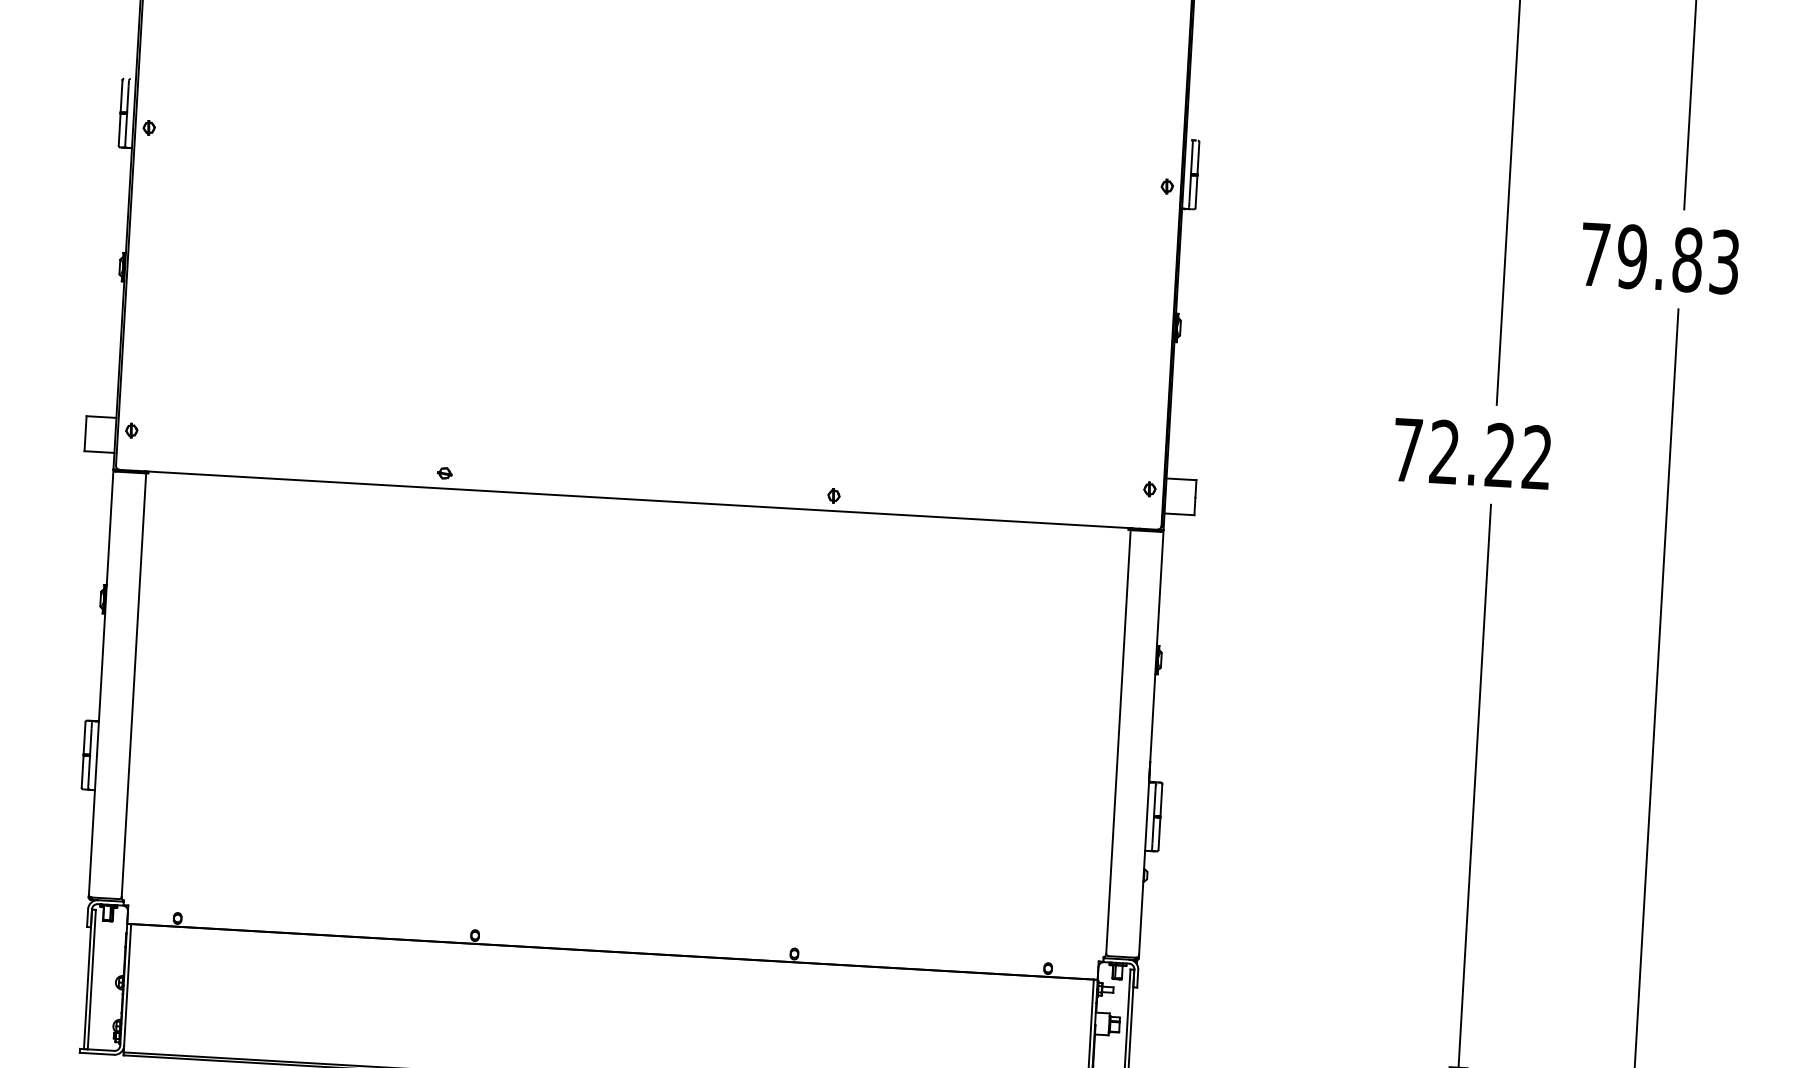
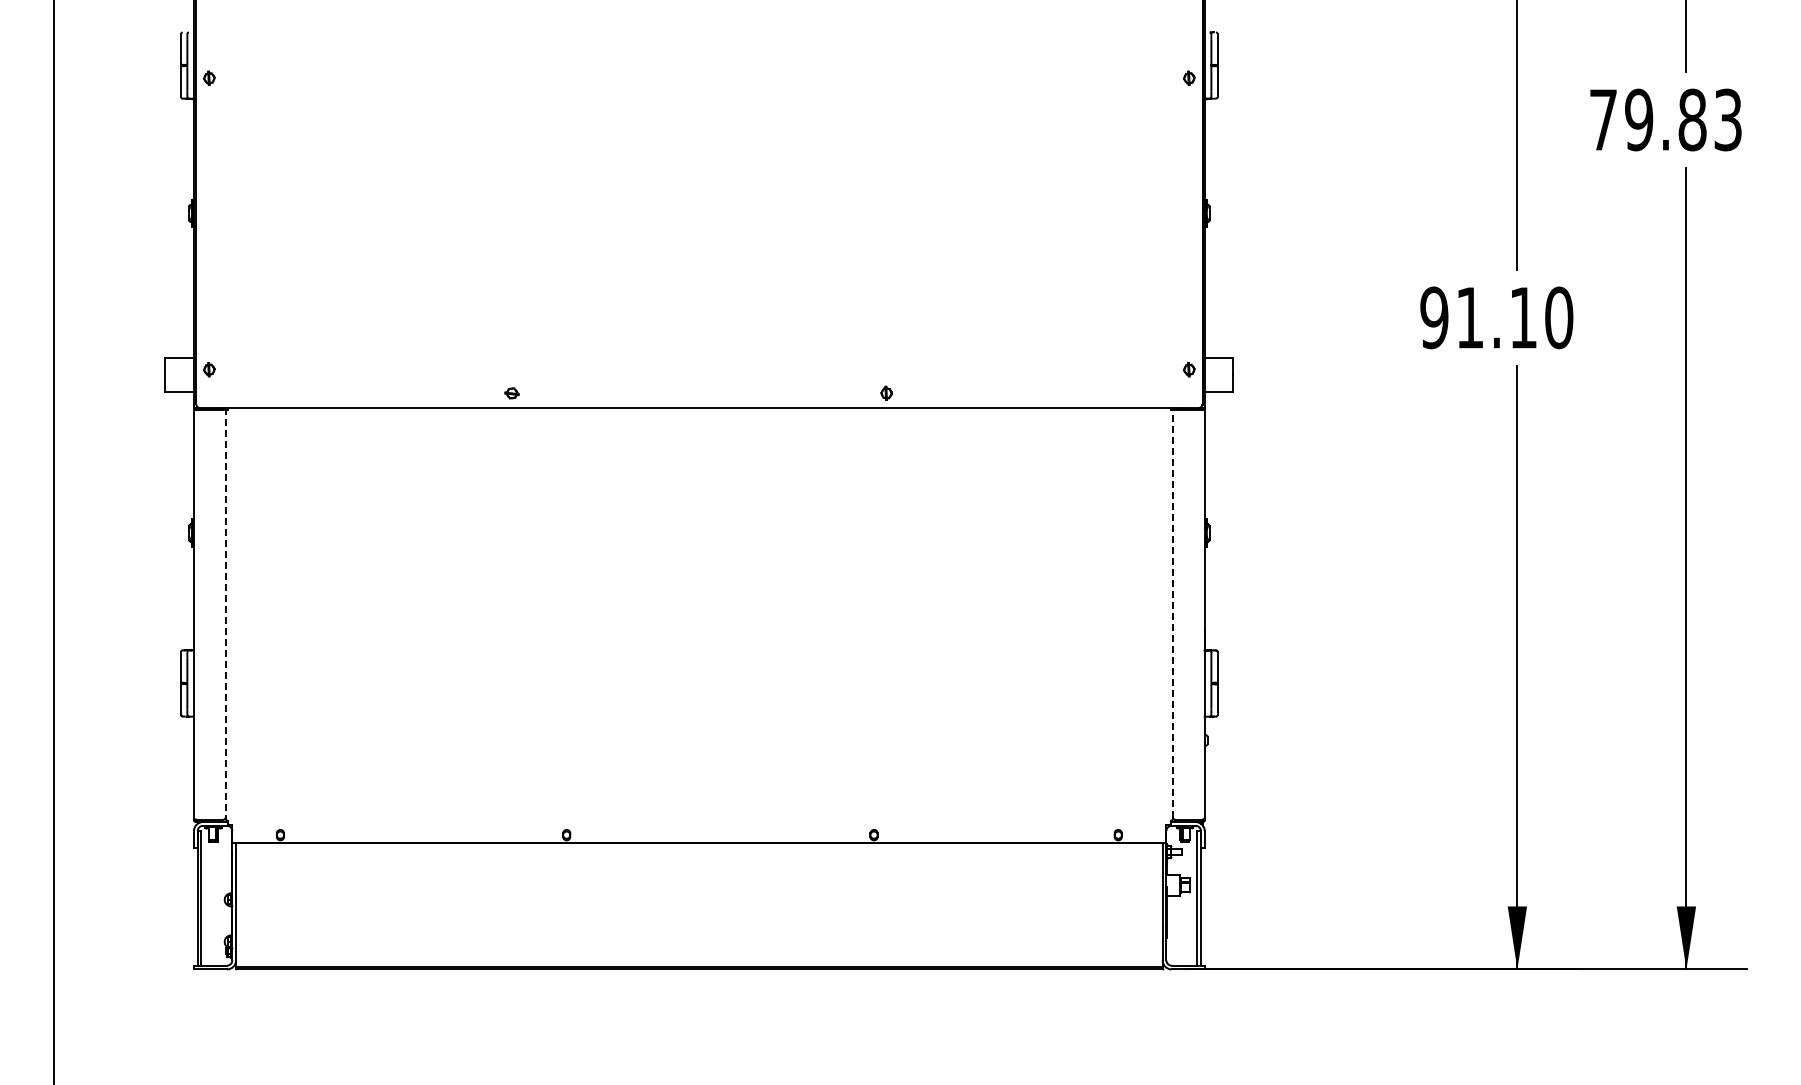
text: (1472, 453) -> (1496, 317), 72.22 -> 91.10
line: (133, 683) -> (225, 612), solid -> dashed
line: (1118, 740) -> (1173, 612), solid -> dashed

